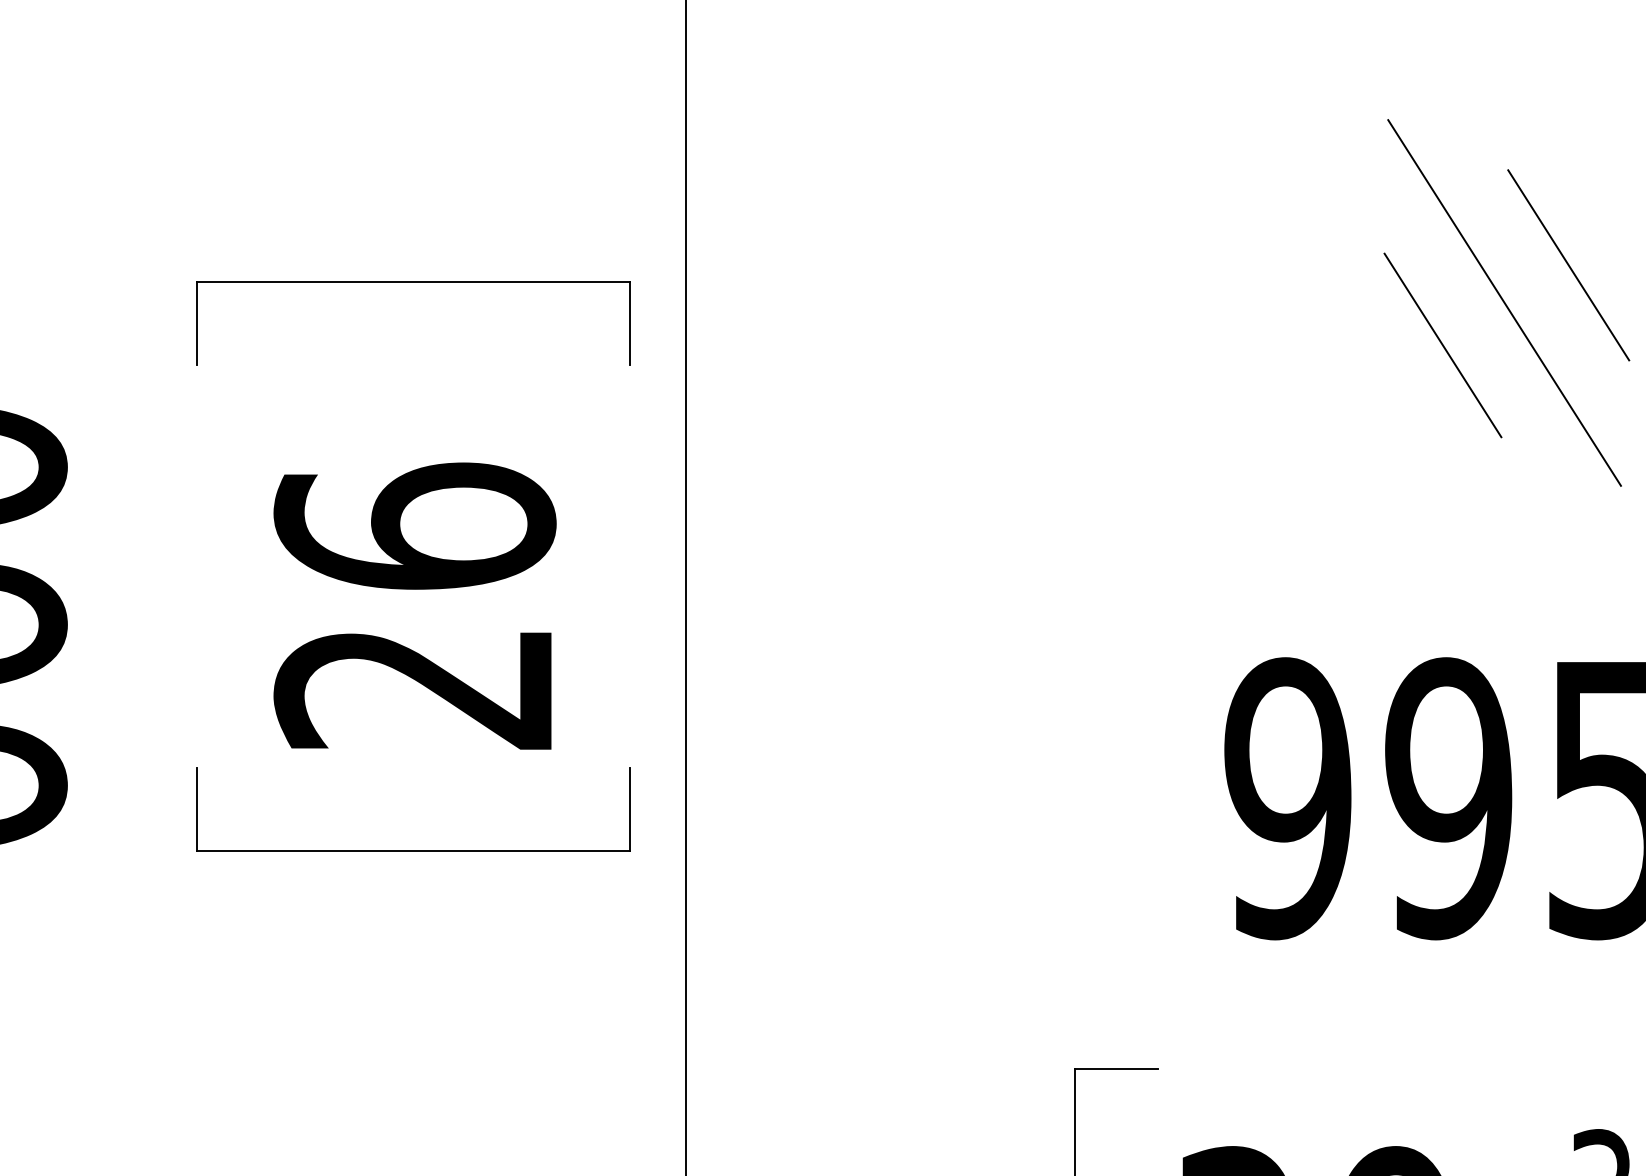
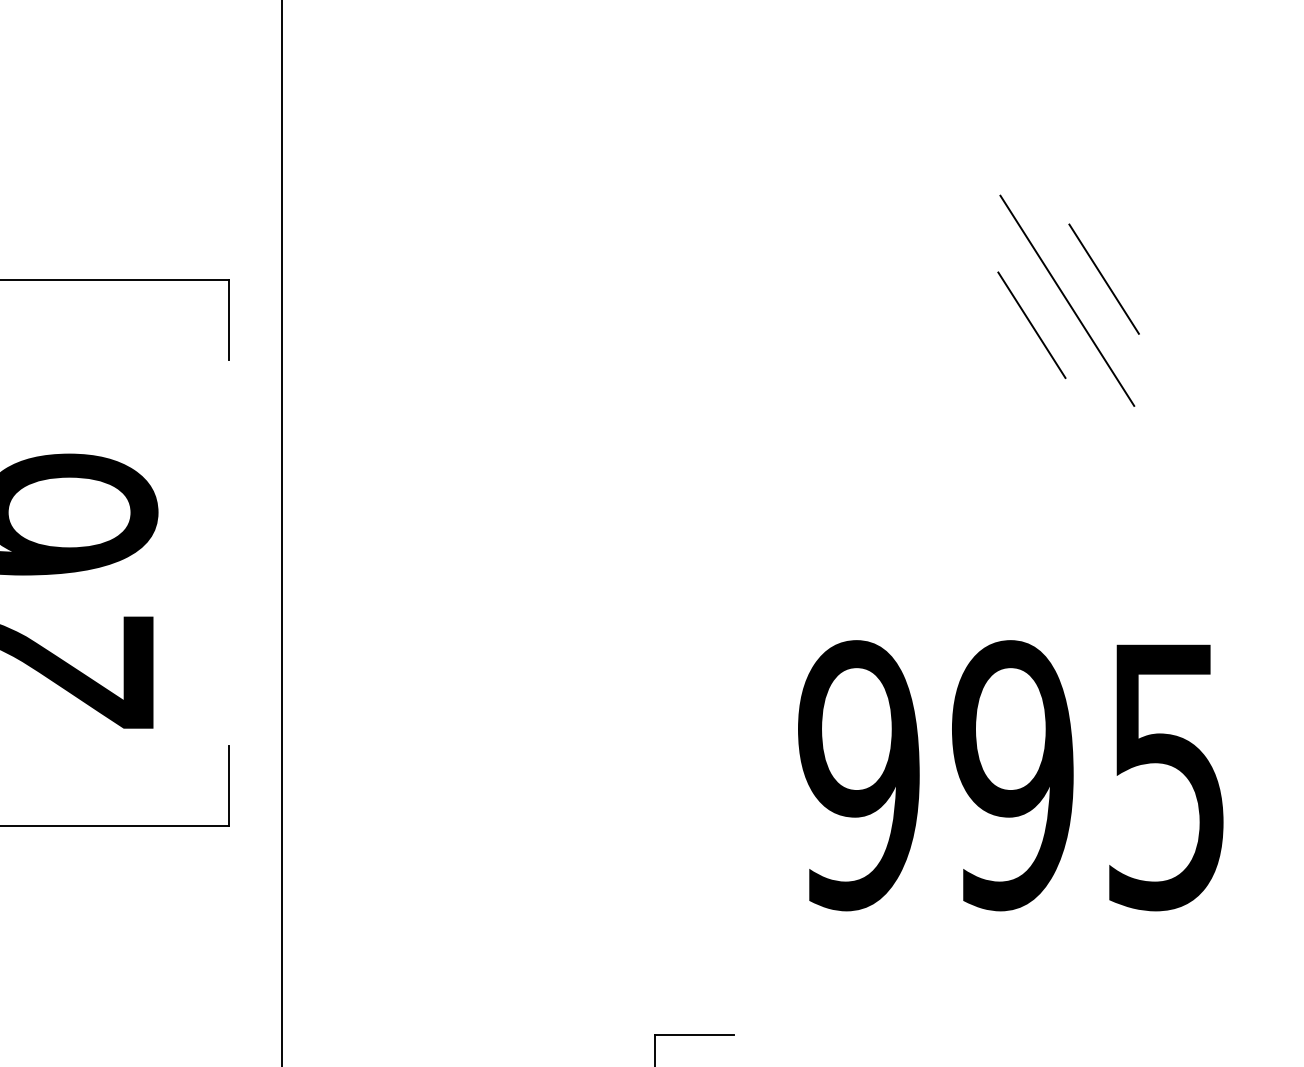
part: (1506, 302) -> (1068, 300), size x0.6

